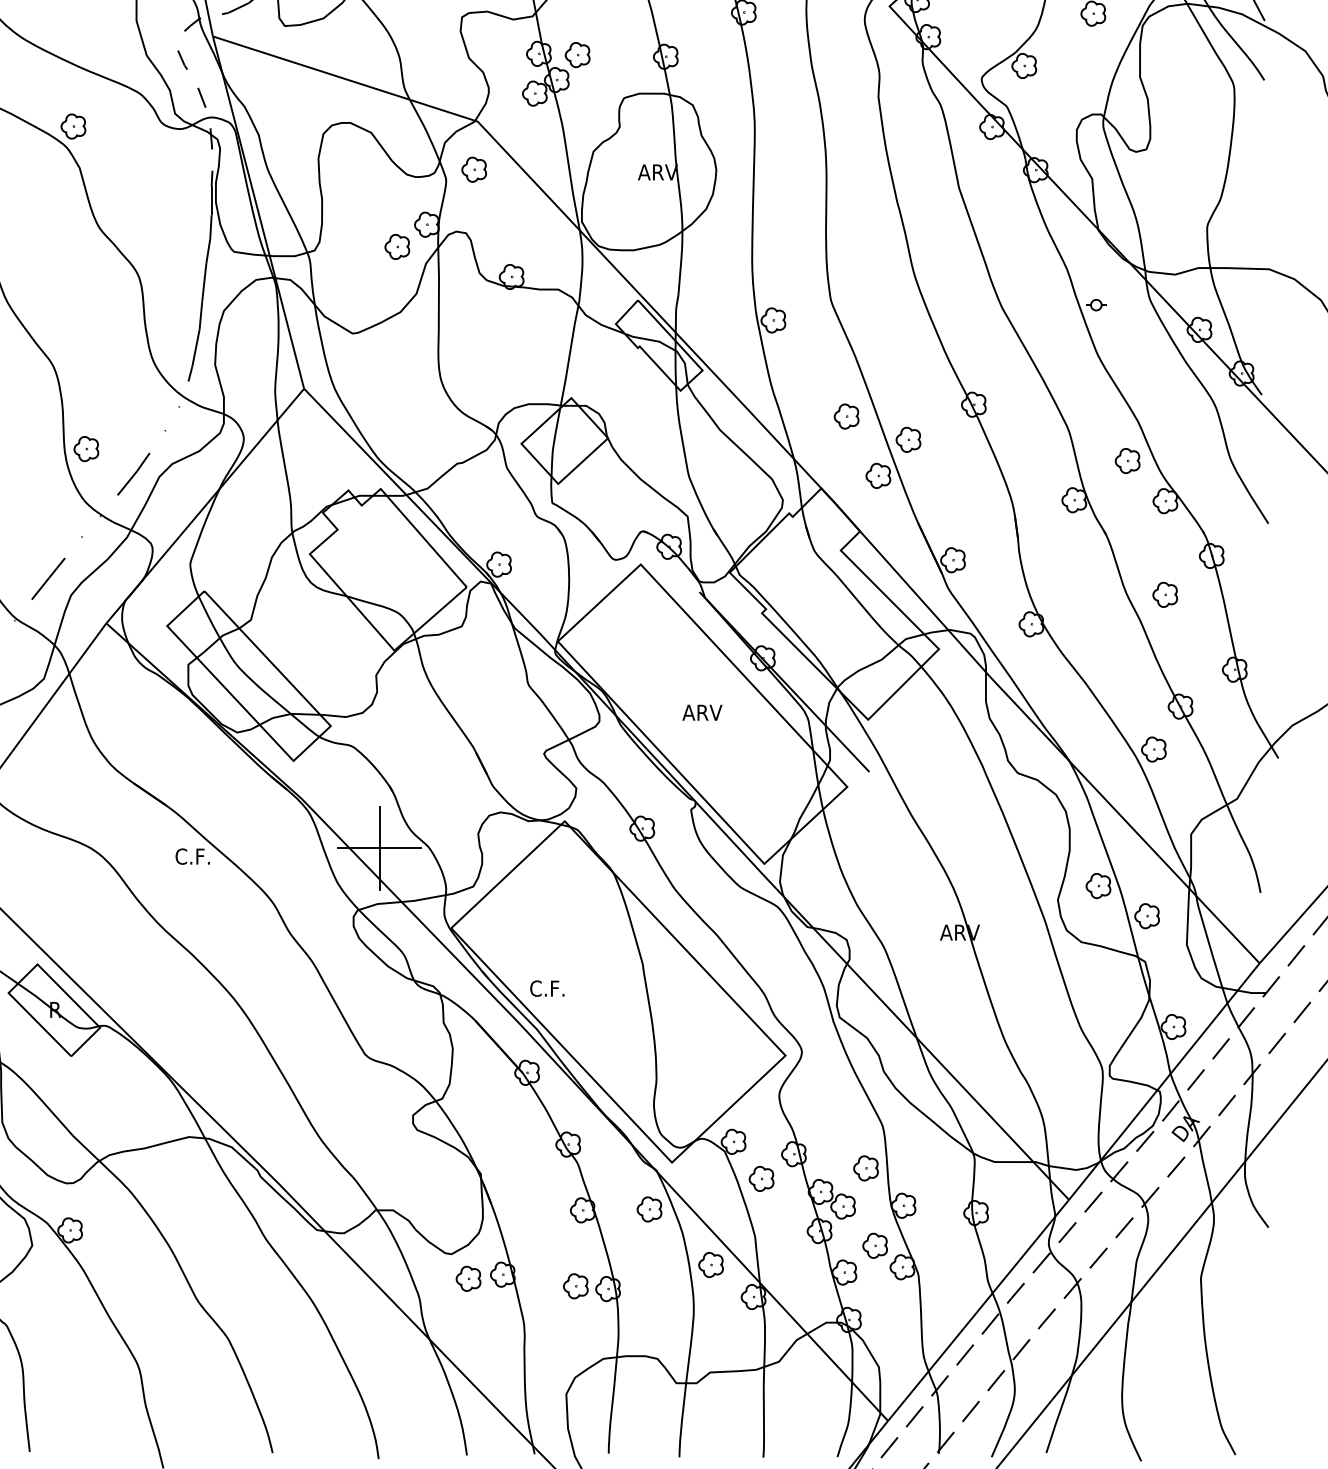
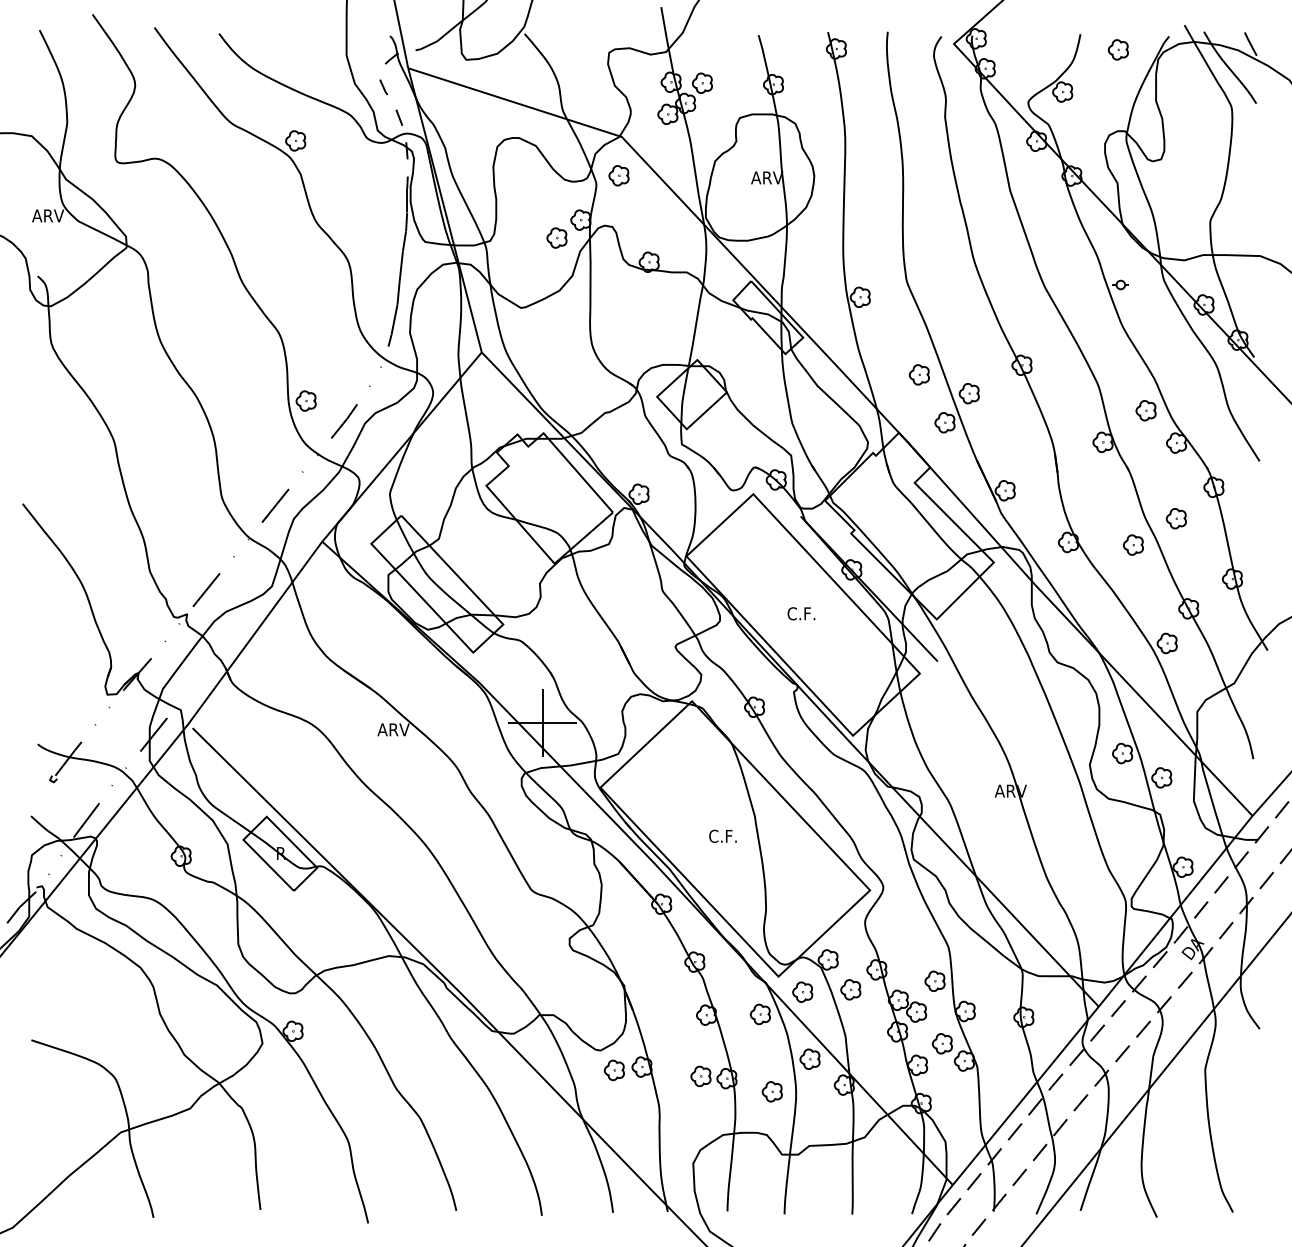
part: (1112, 626) -> (1133, 544), added
text: (702, 712) -> (803, 613), ARV -> C.F.
text: (194, 856) -> (393, 729), C.F. -> ARV
text: (546, 987) -> (722, 835), moved
part: (701, 1181) -> (802, 991), added
part: (663, 1304) -> (771, 1091), added

